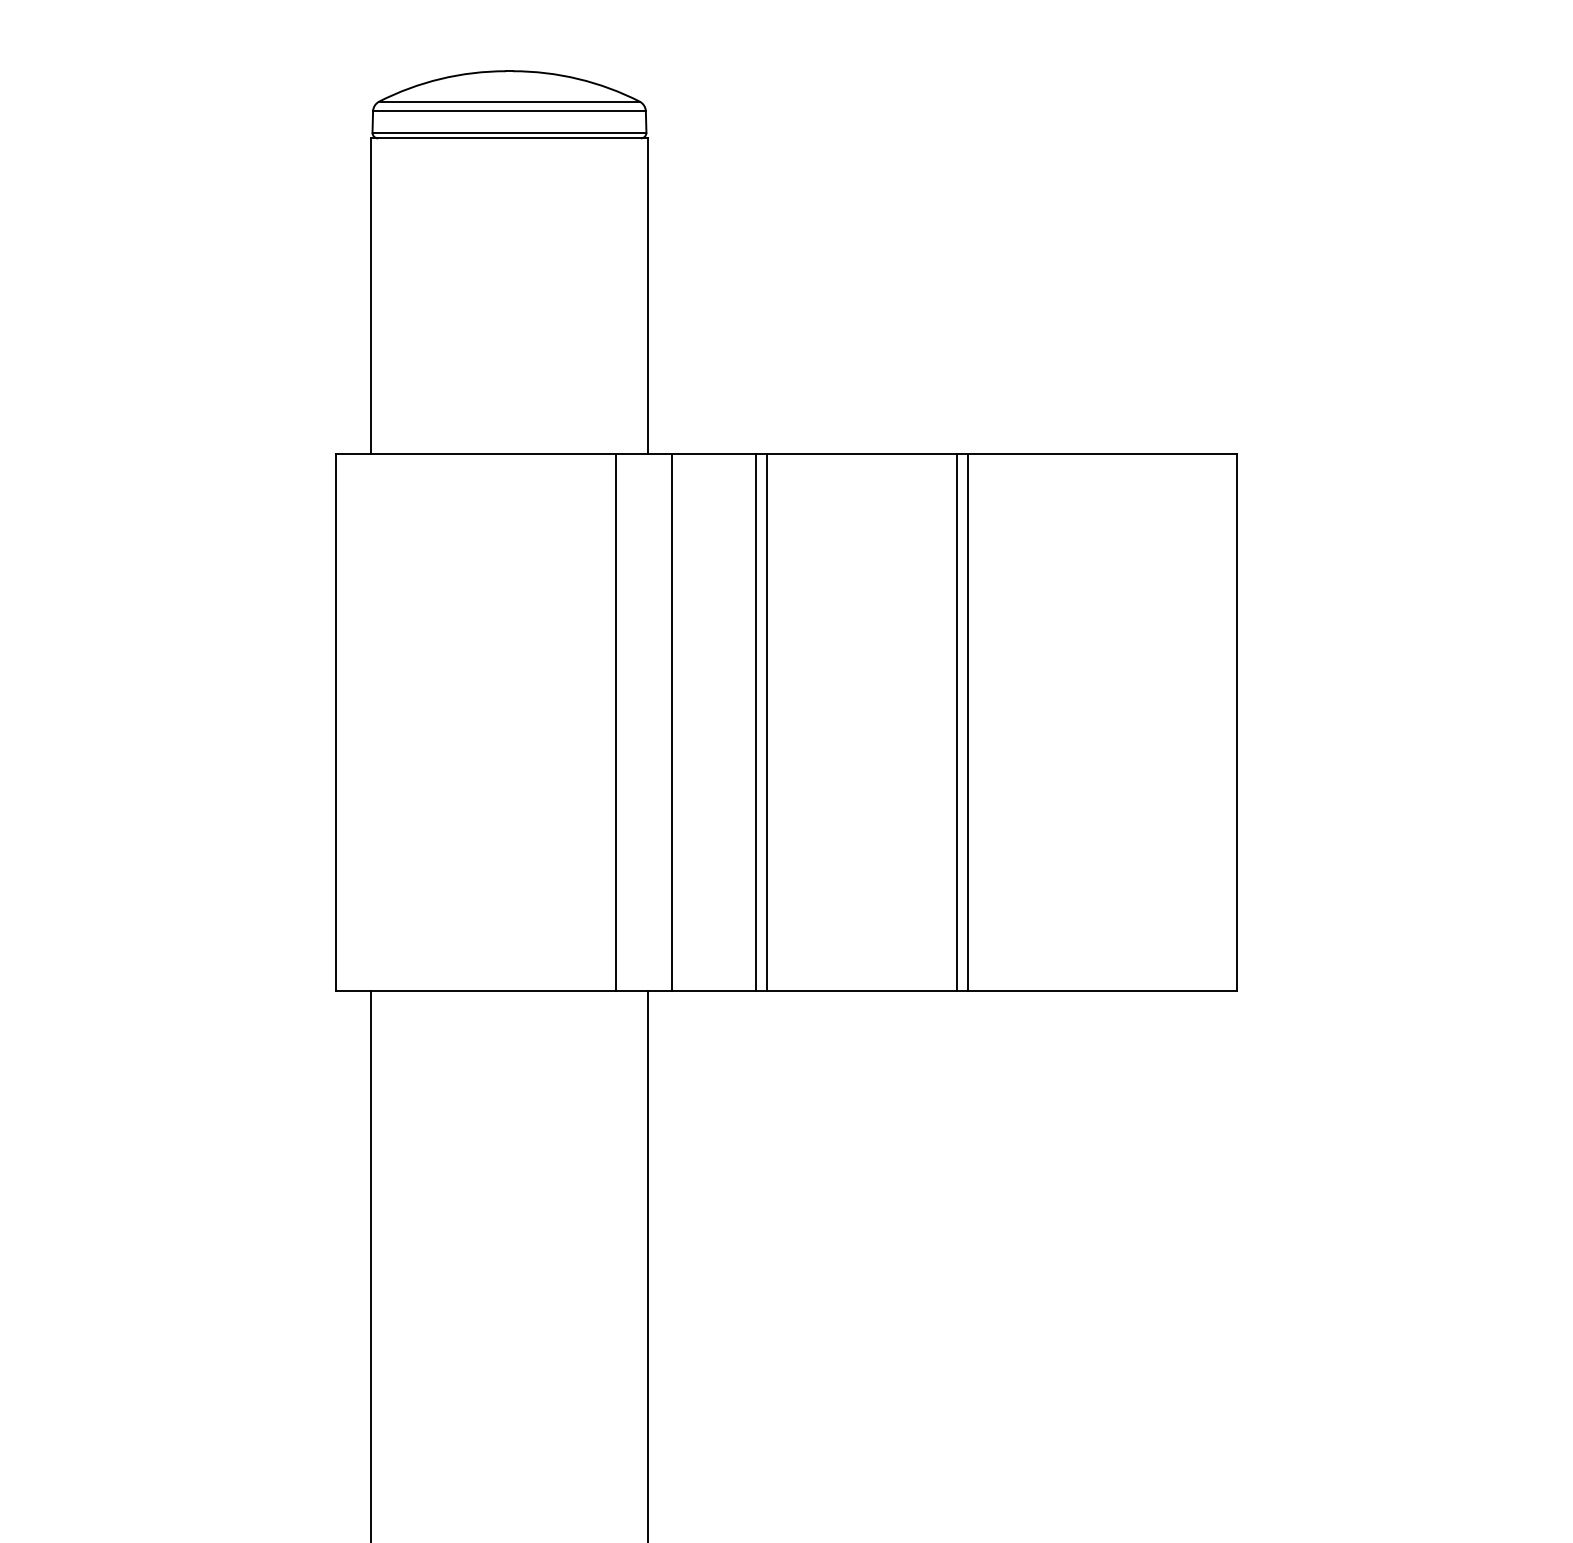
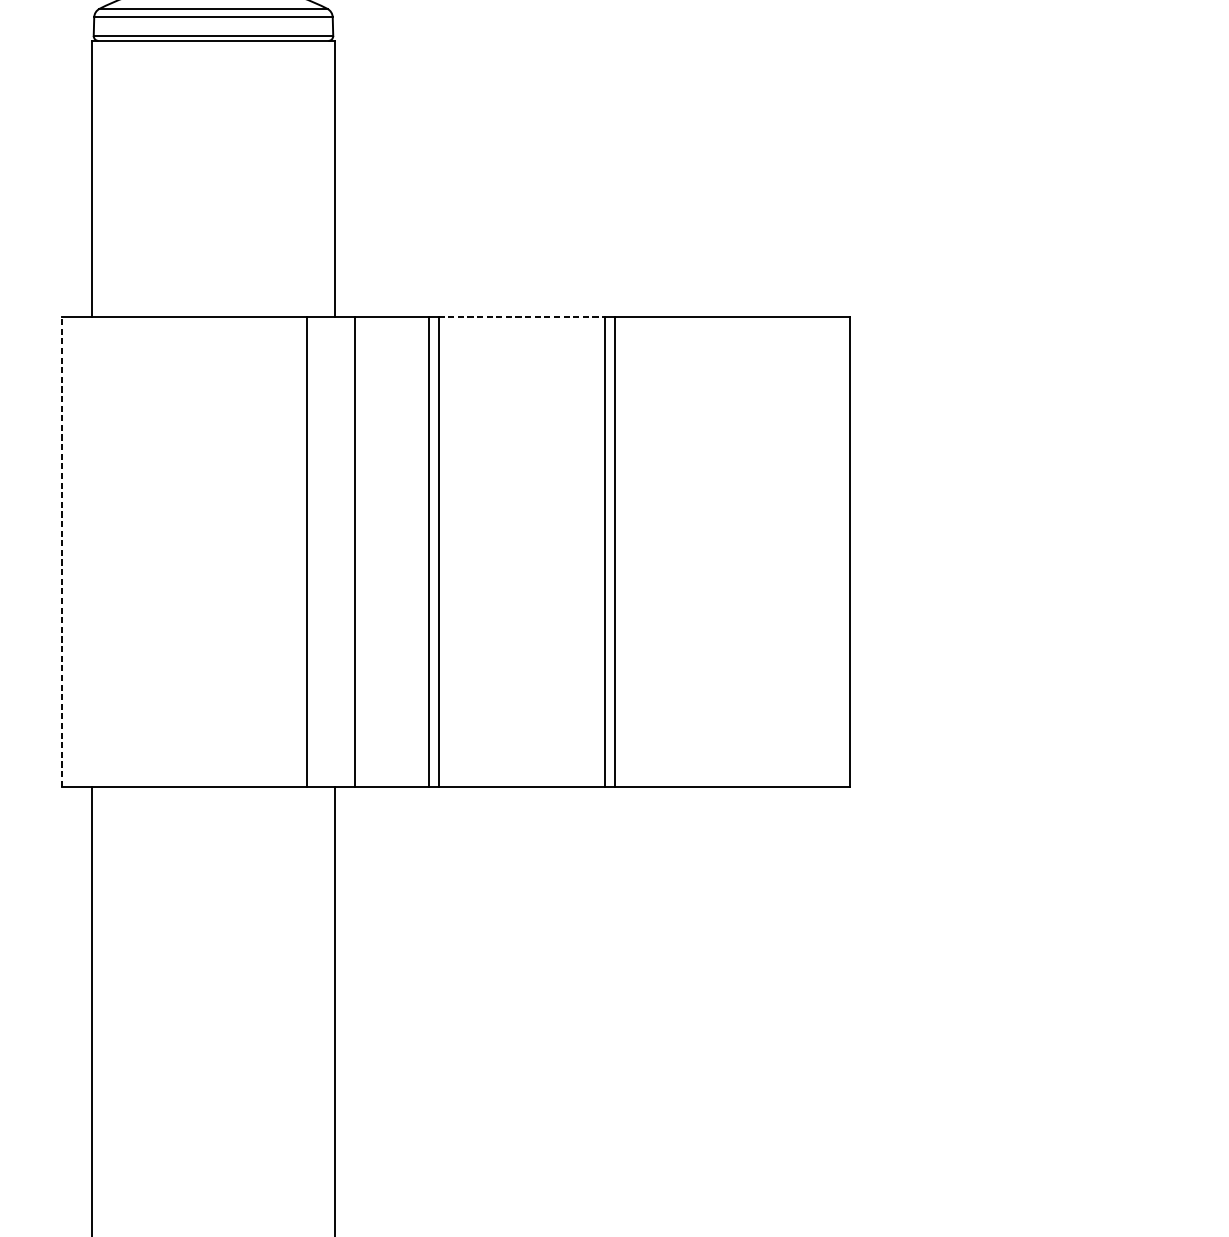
line: (862, 454) -> (522, 317), solid -> dashed
line: (335, 722) -> (61, 551), solid -> dashed

